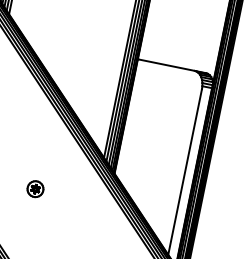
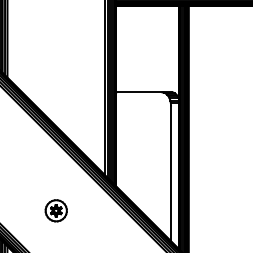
part: (34, 188) -> (55, 210), size x1.67

